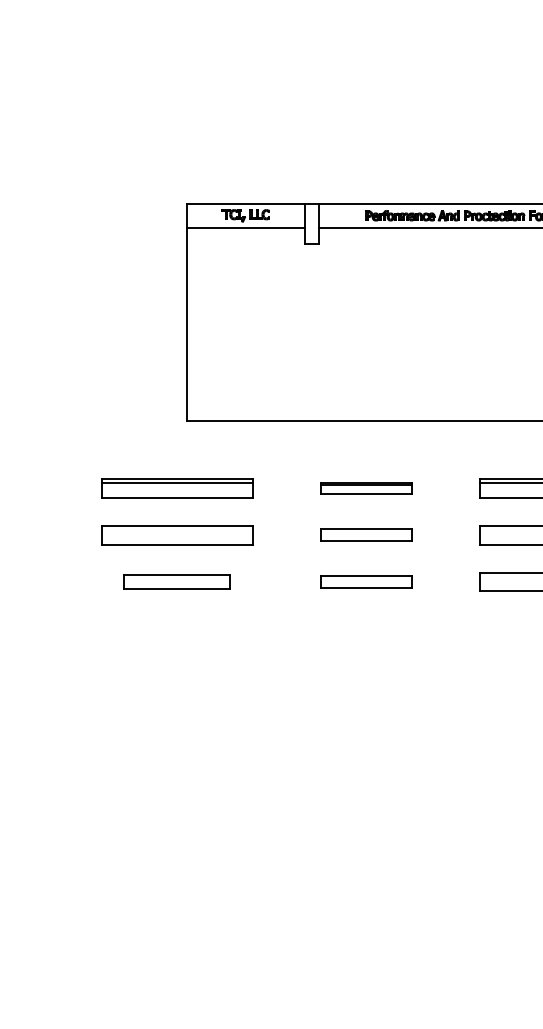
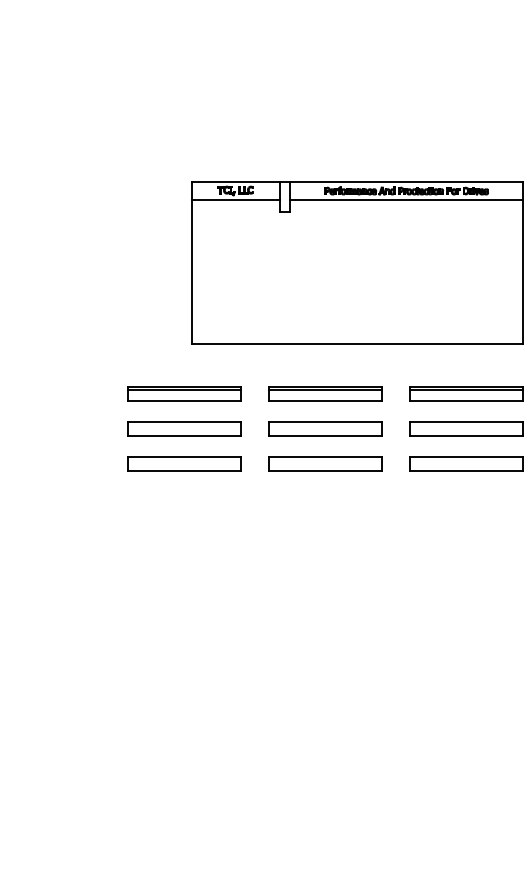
part: (366, 487) -> (325, 393), size x1.67
part: (366, 534) -> (325, 428), size x1.67
part: (177, 581) -> (184, 463), size x1.43
part: (366, 581) -> (325, 463), size x1.67

